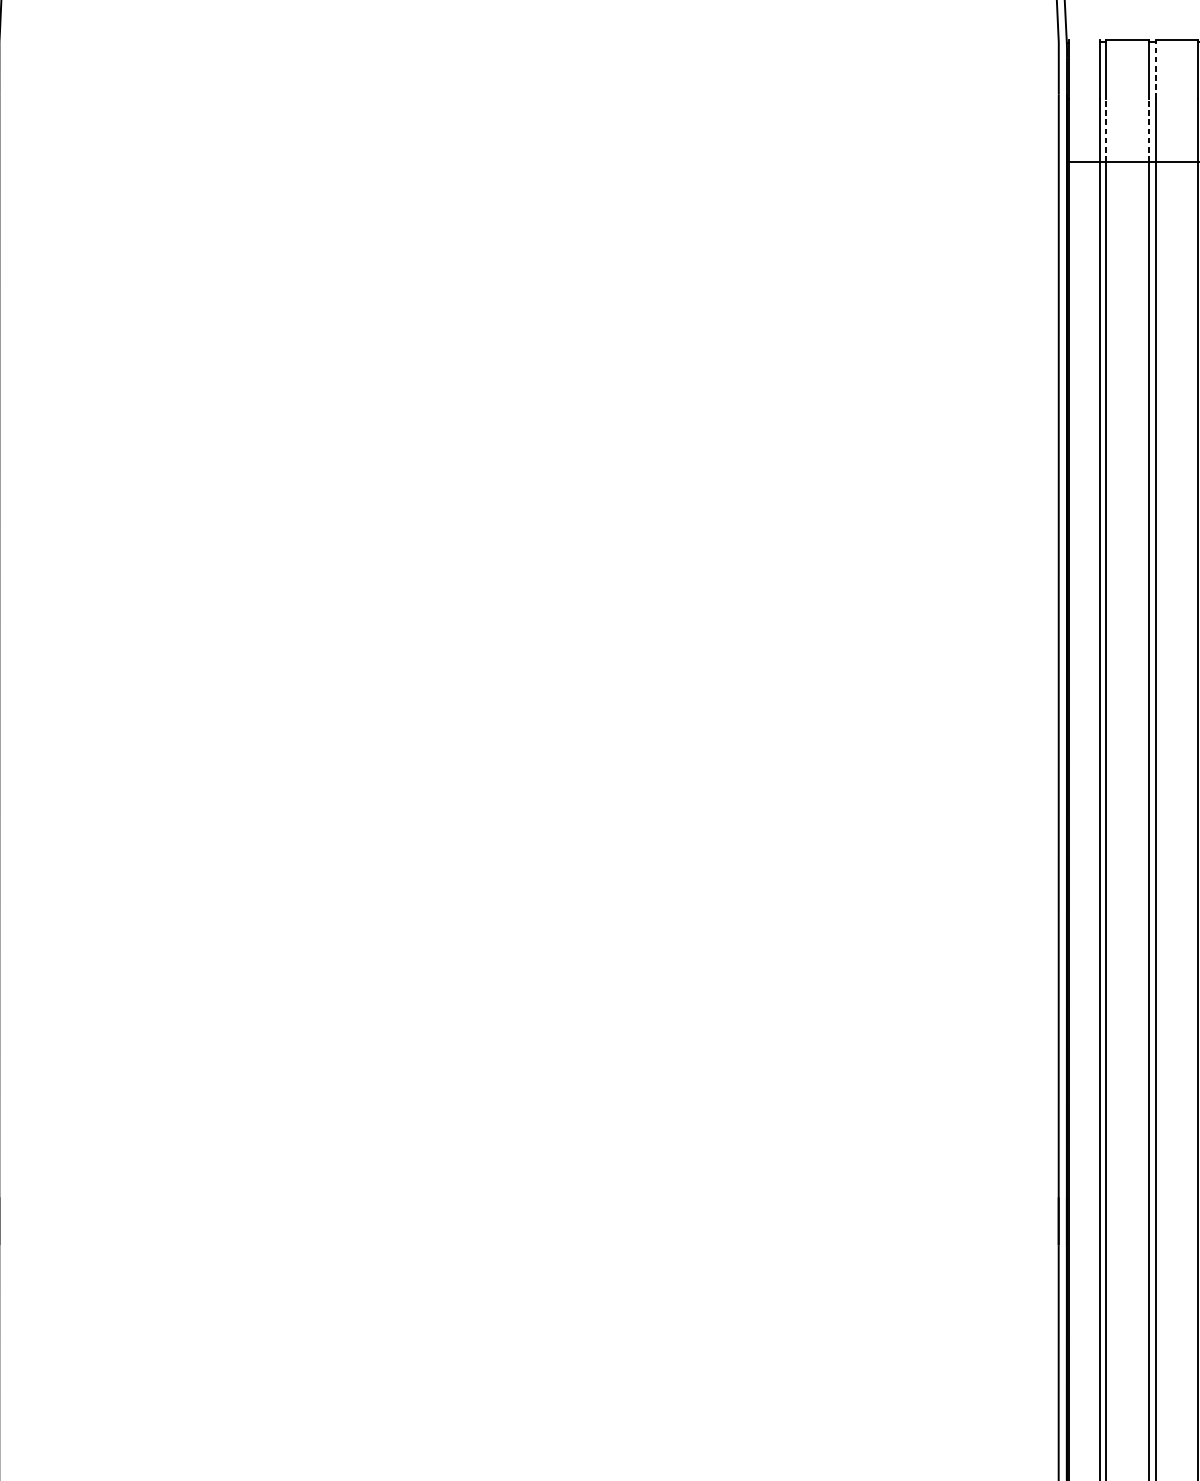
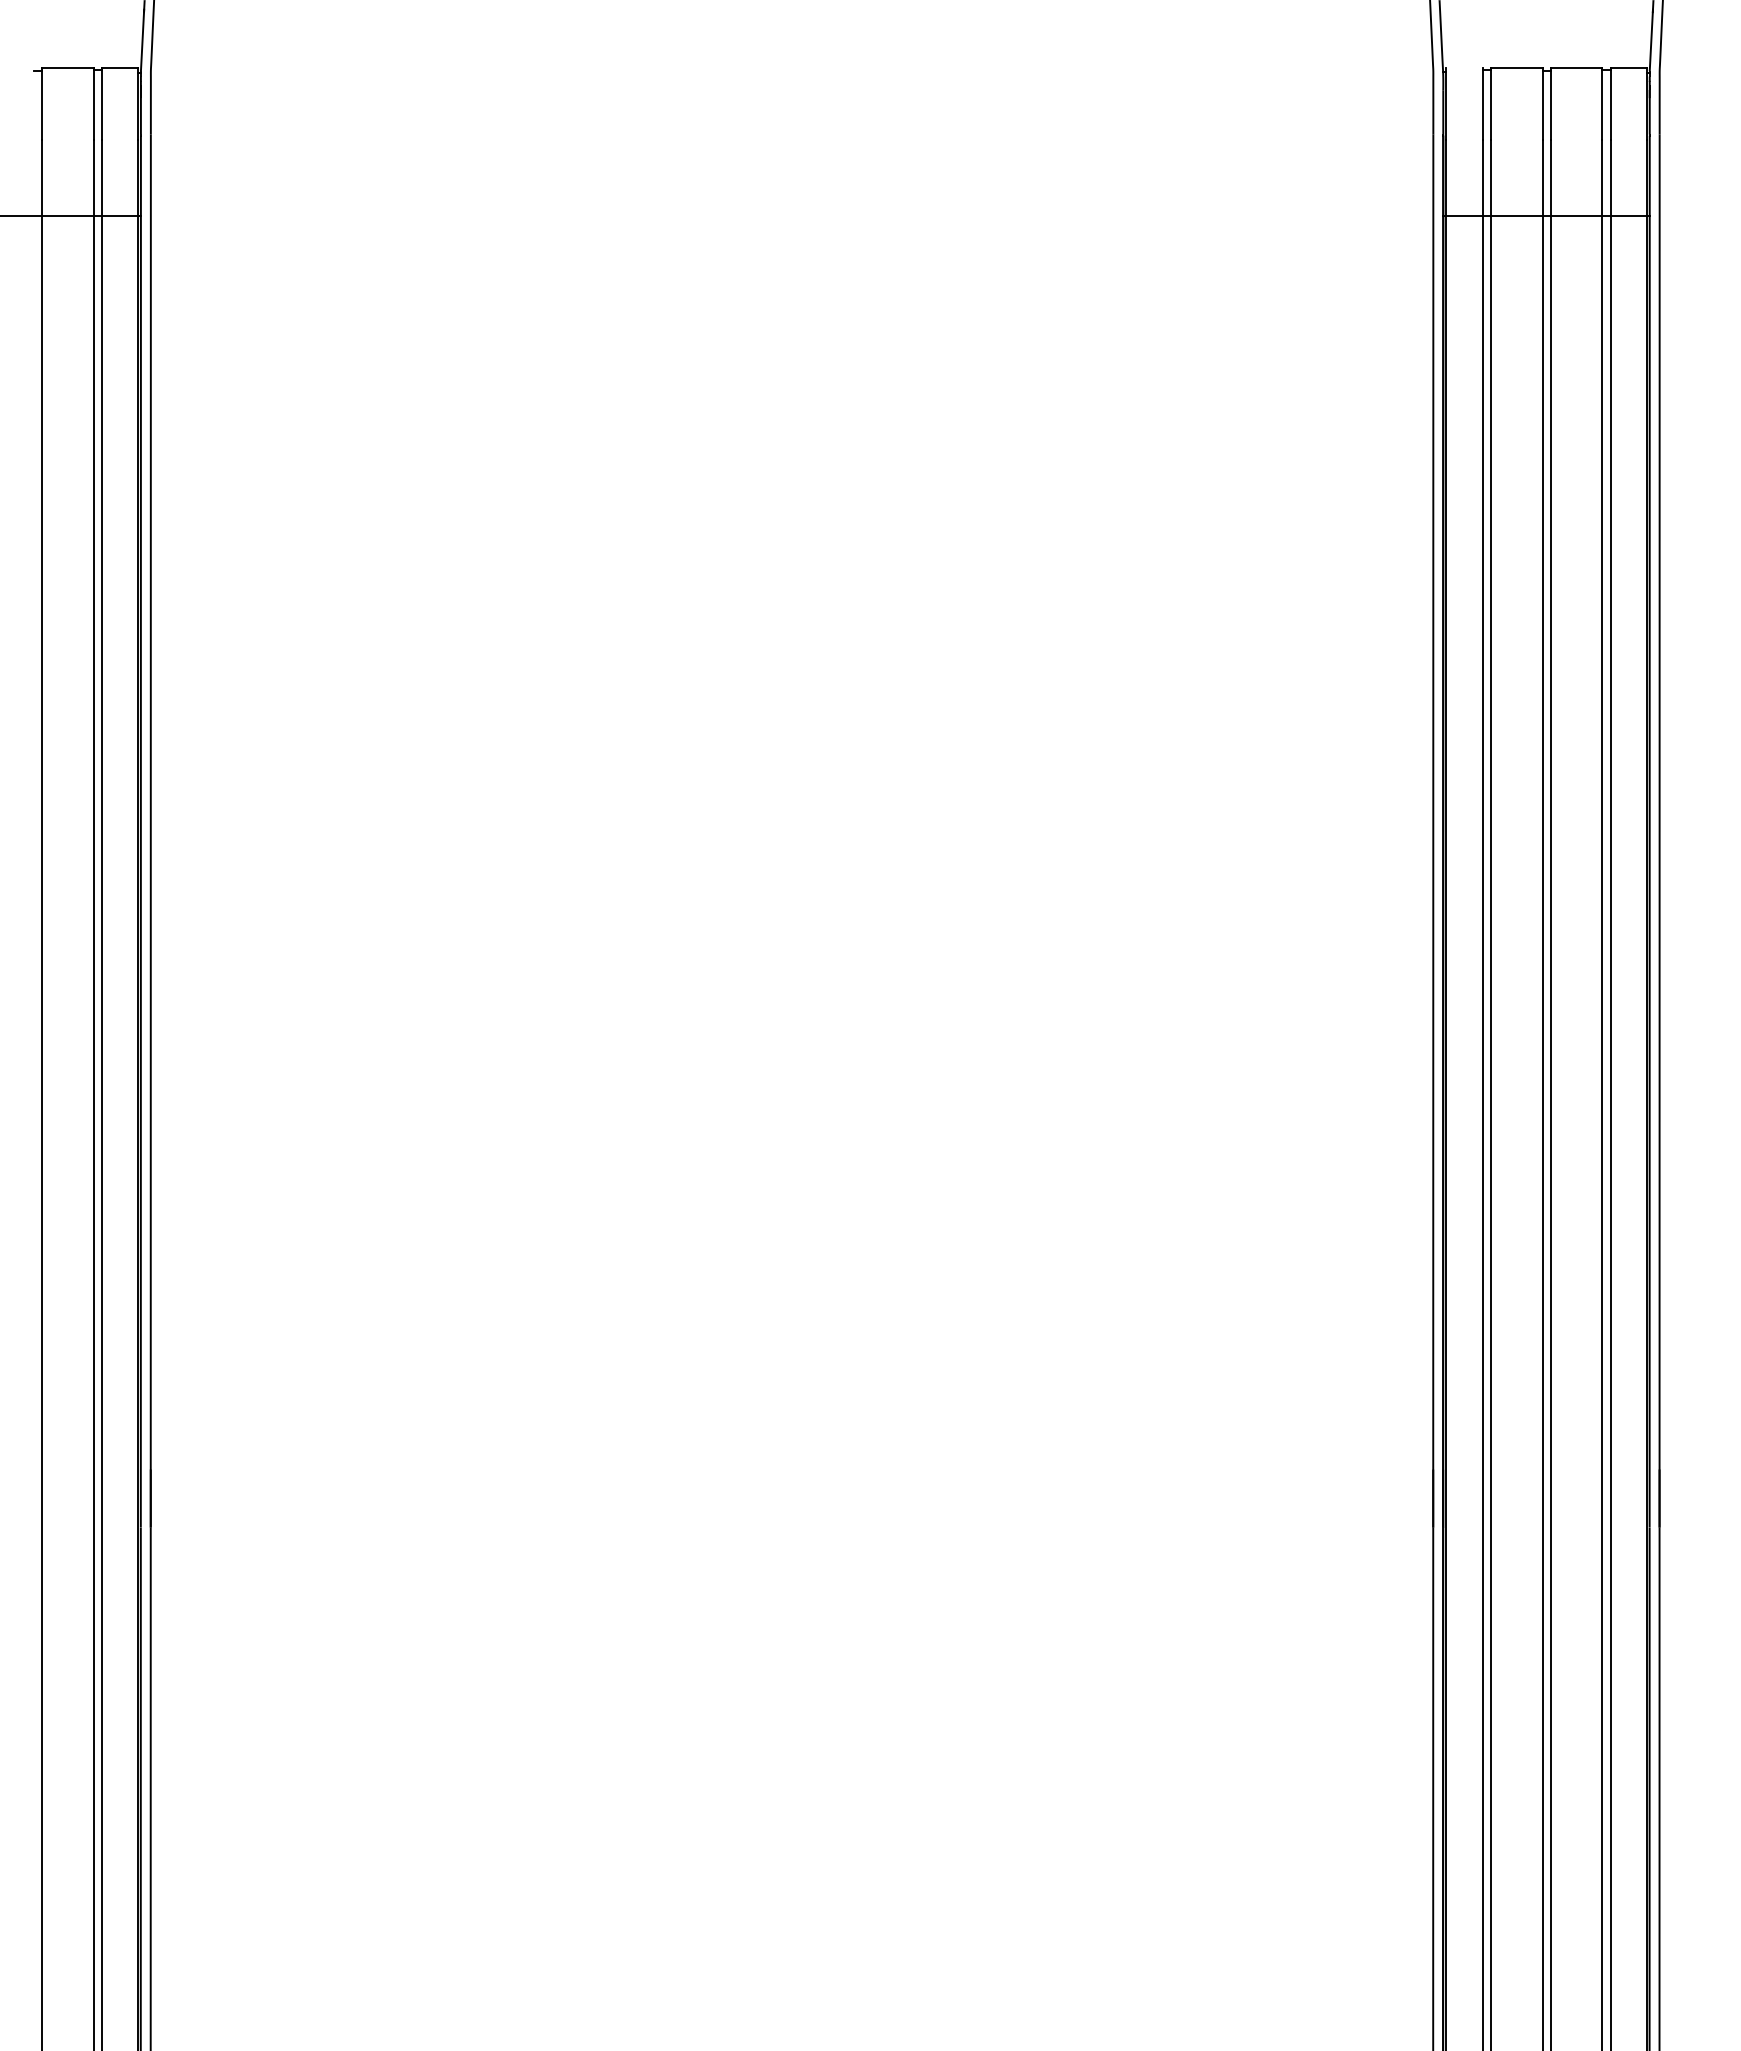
line: (1155, 68) -> (1550, 103), dashed -> solid
line: (1105, 130) -> (1490, 177), dashed -> solid
line: (1148, 130) -> (1542, 177), dashed -> solid

